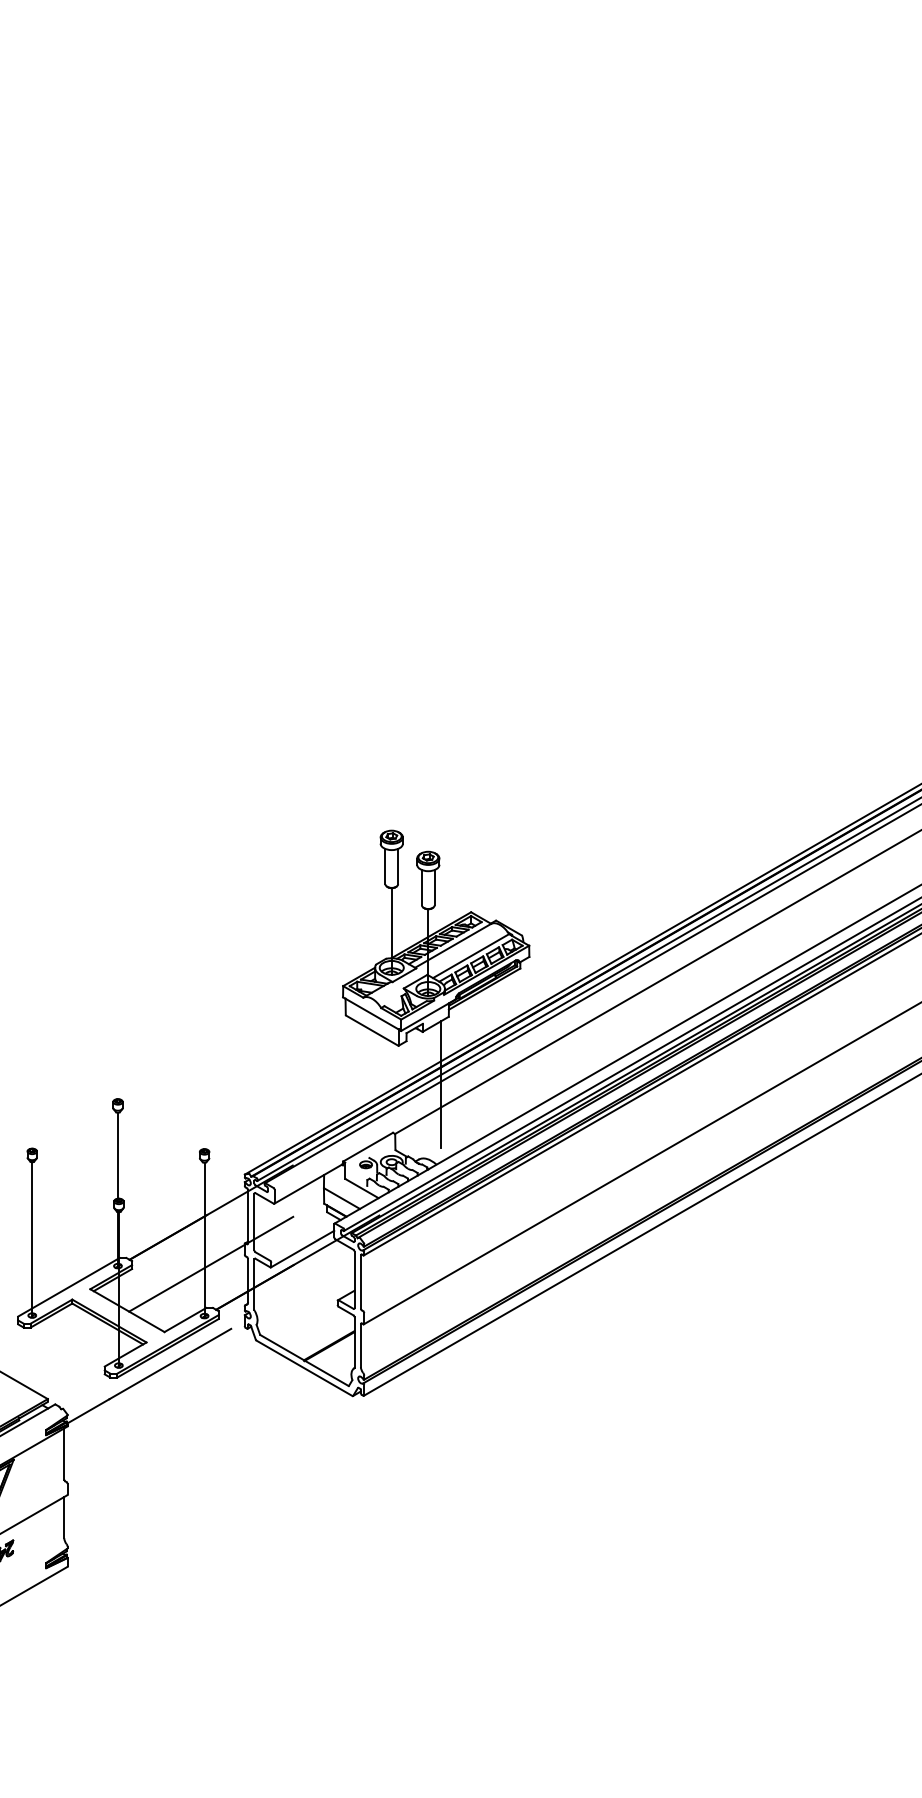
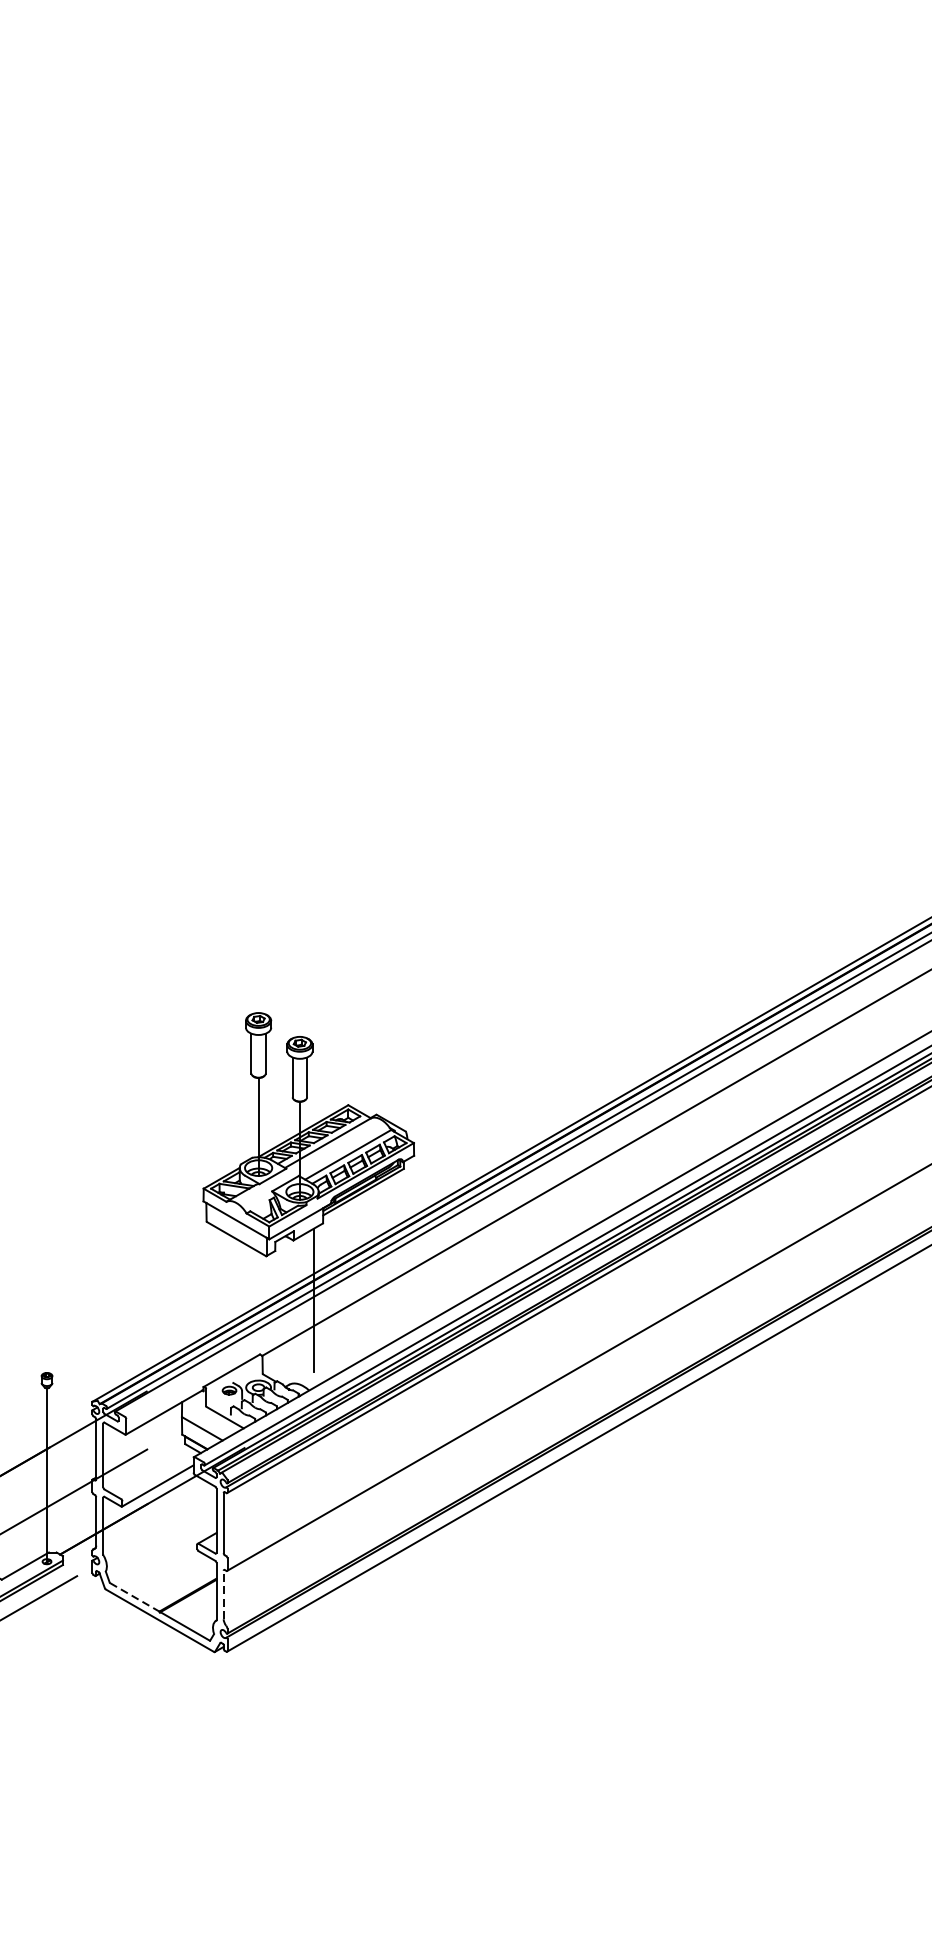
line: (360, 1345) -> (223, 1594), solid -> dashed
line: (282, 1347) -> (135, 1597), solid -> dashed

